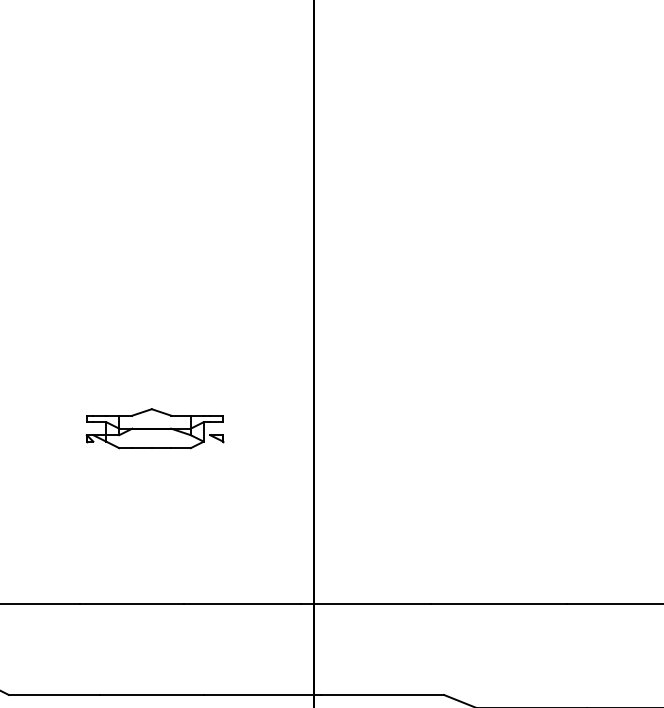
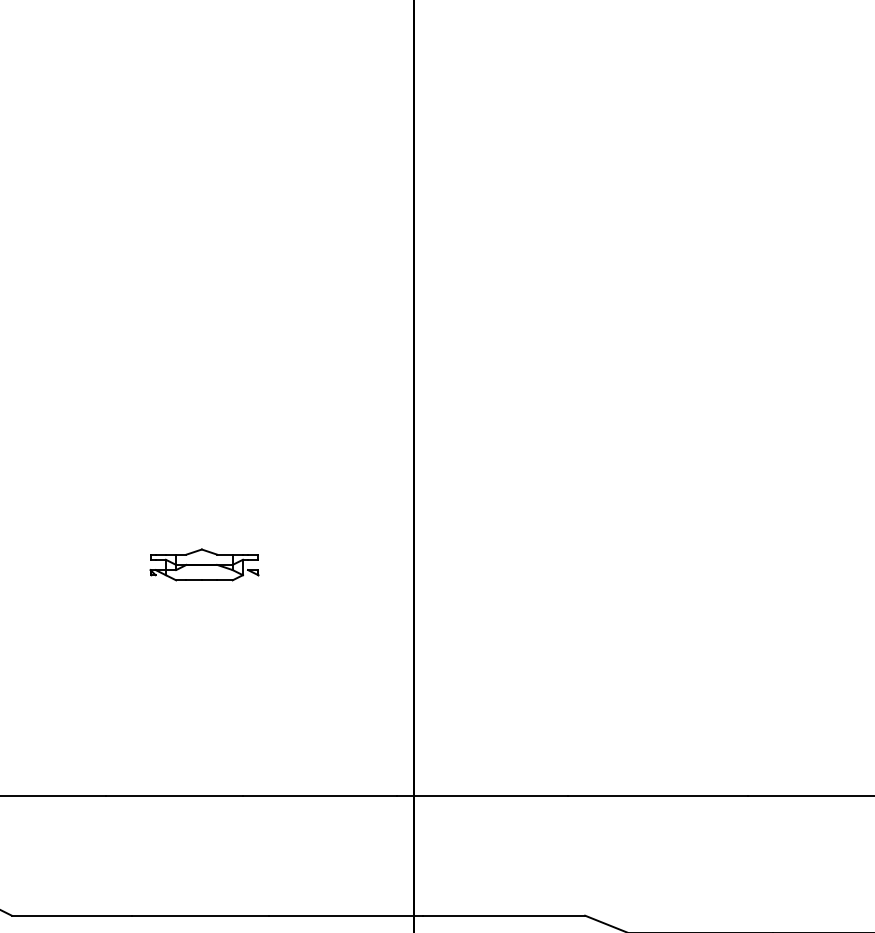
part: (155, 428) -> (204, 564), size x0.6

